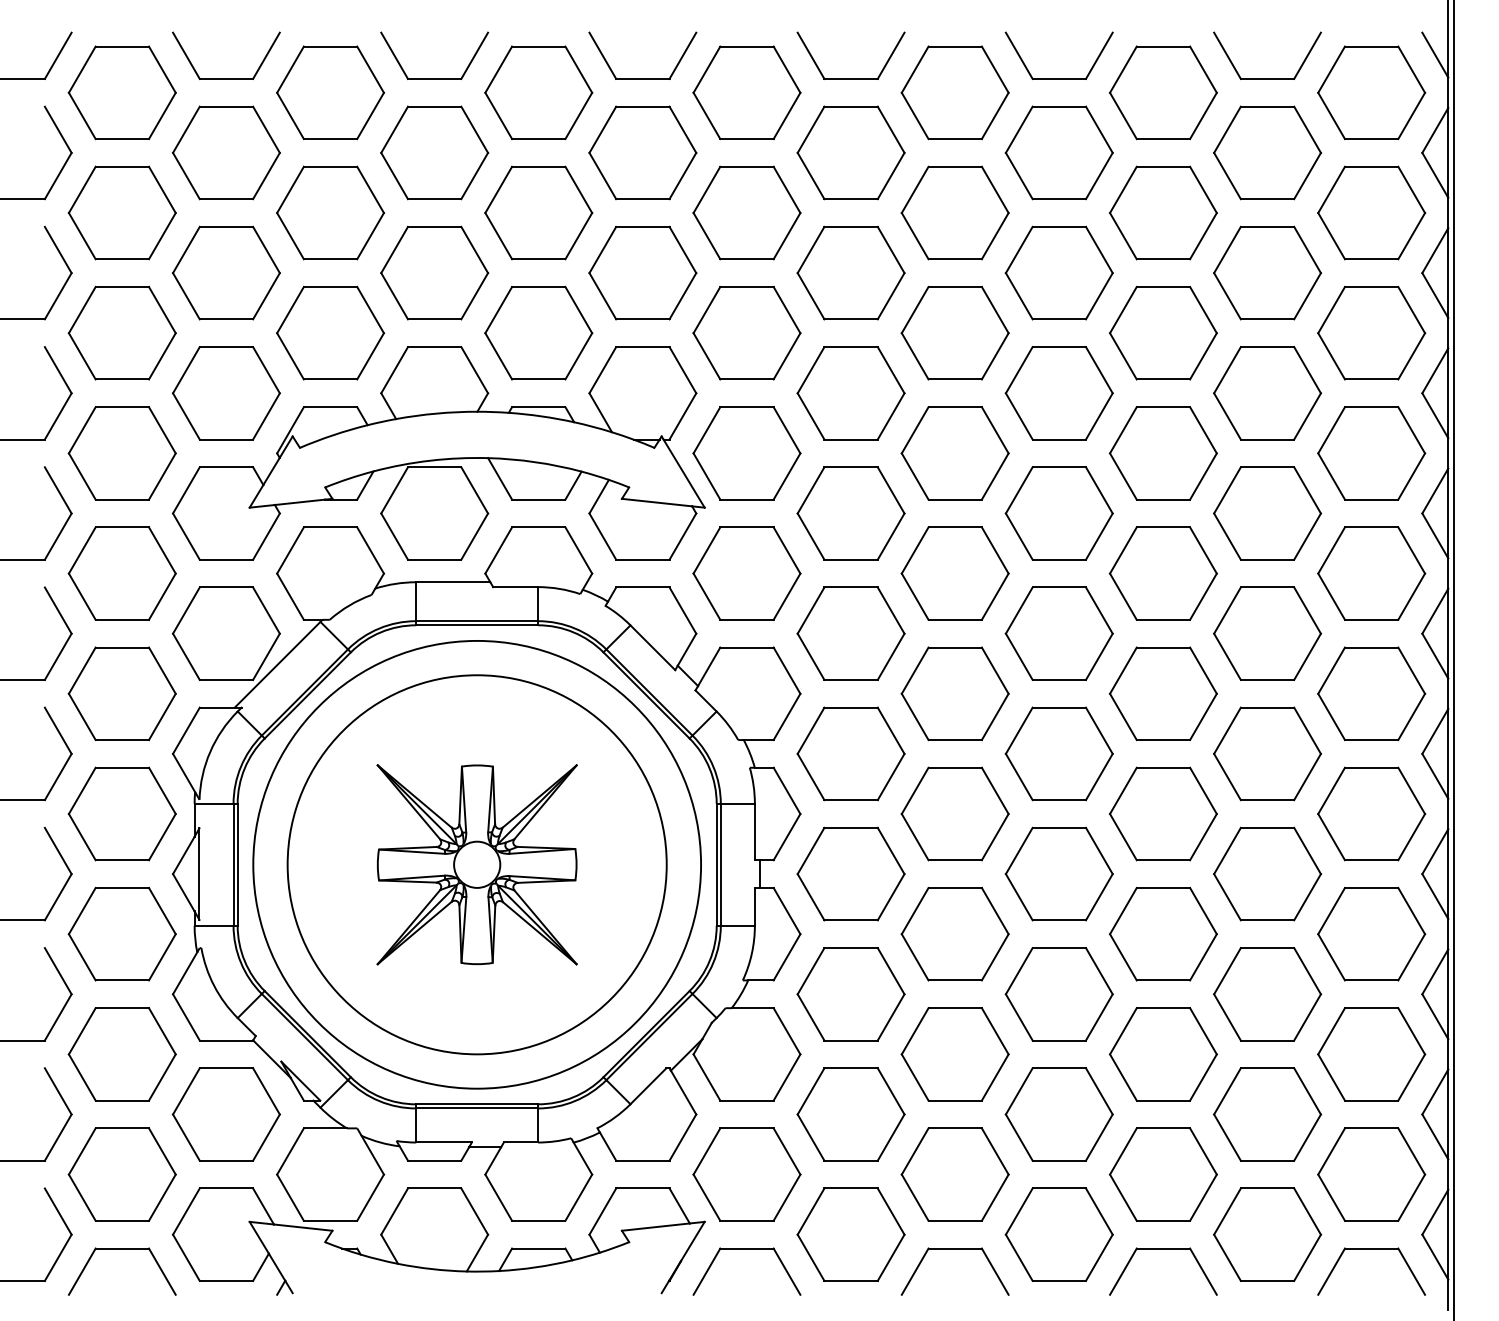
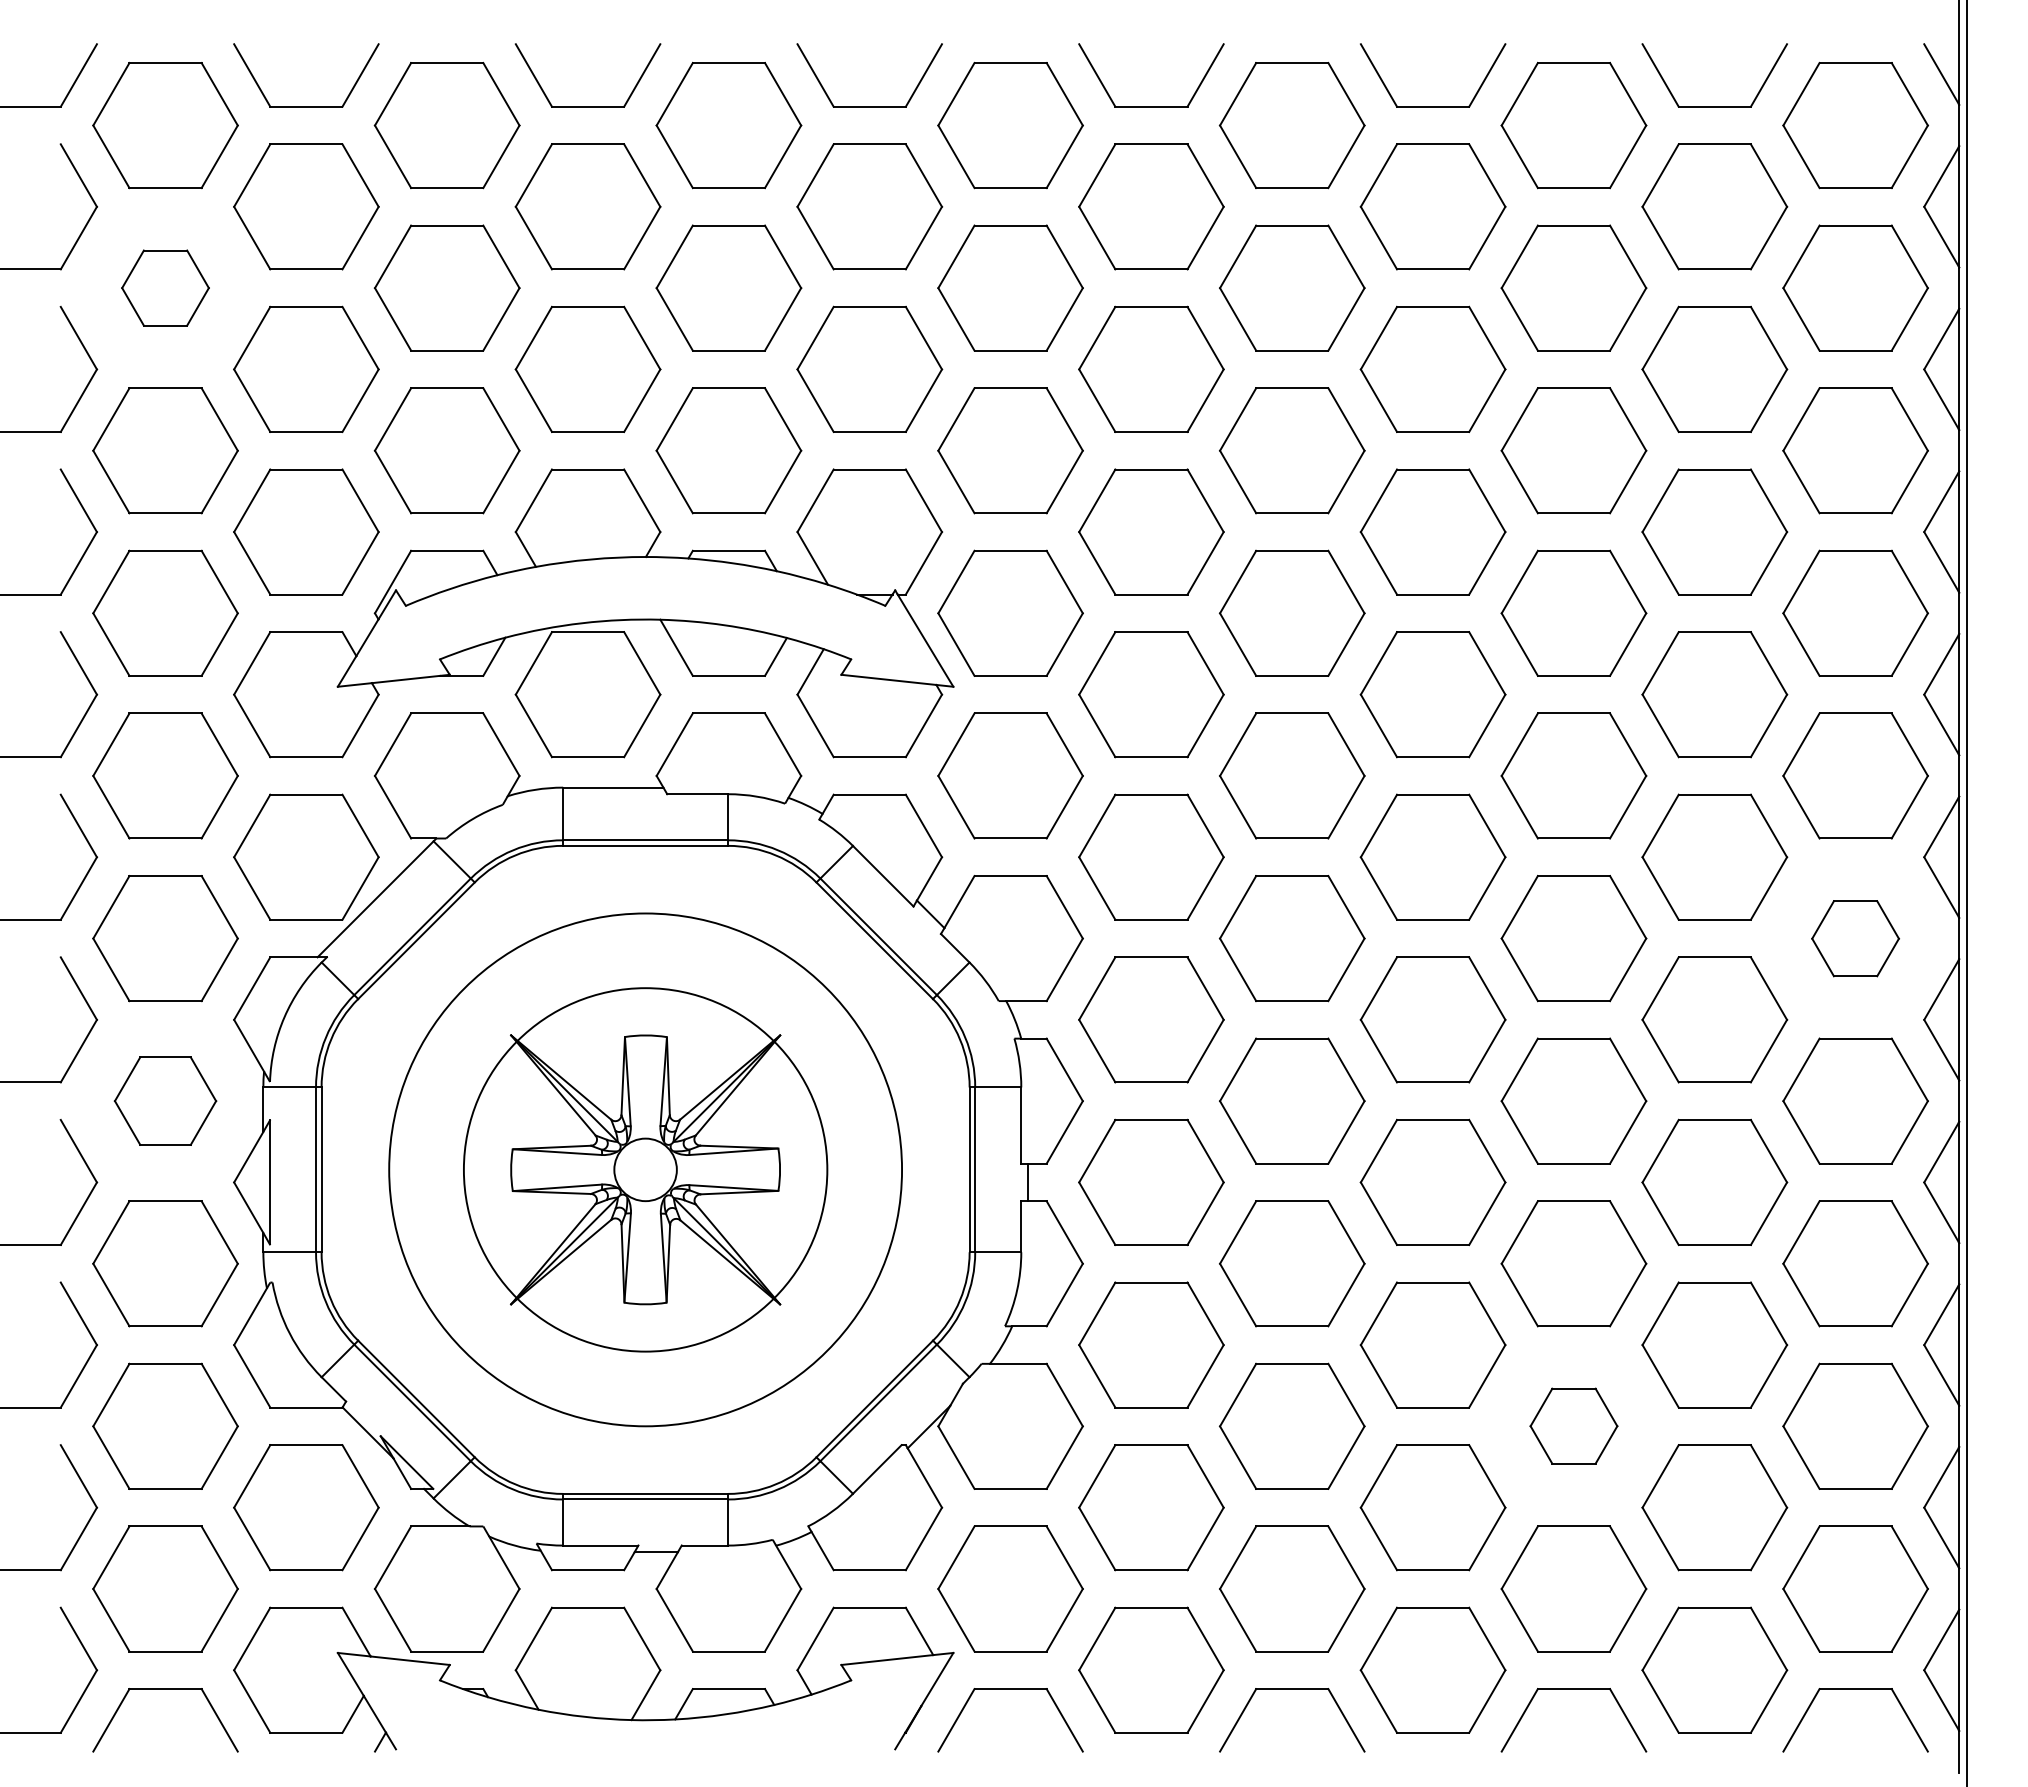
part: (122, 212) -> (165, 287), size x0.6
part: (1371, 693) -> (1855, 938), size x0.6
part: (122, 813) -> (165, 1100), size x0.7
circle: (477, 864) -> (645, 1169), size x0.6
part: (1163, 1053) -> (1573, 1425), size x0.6

